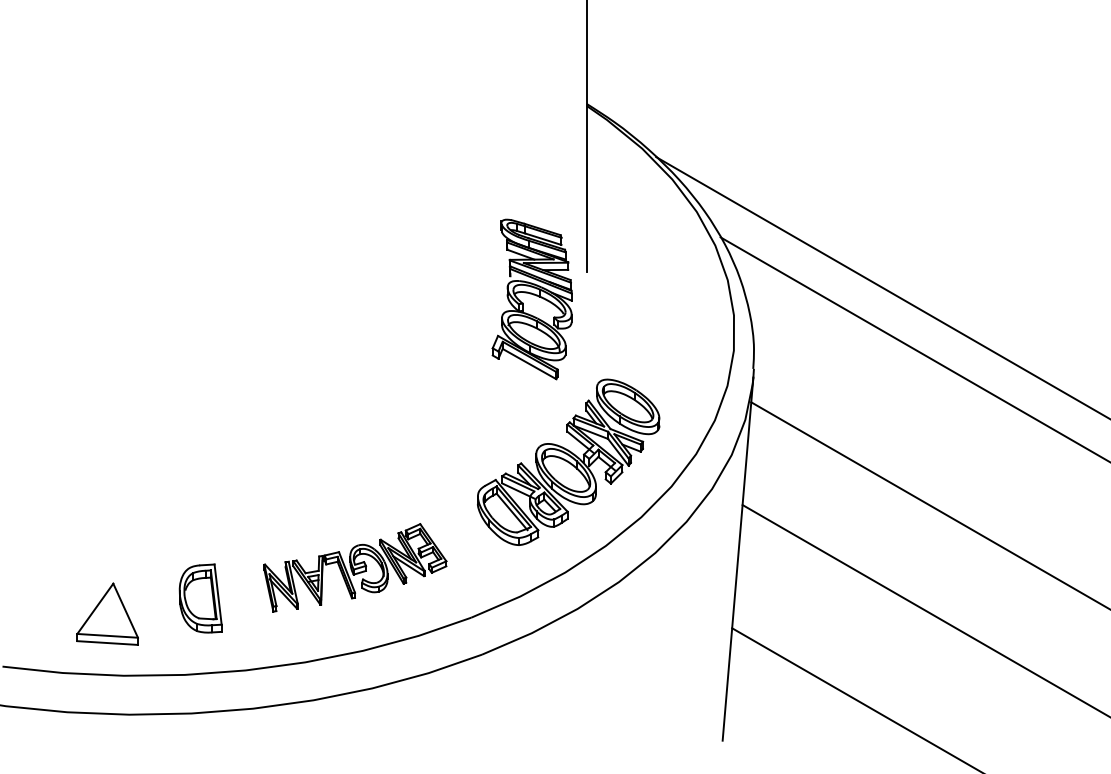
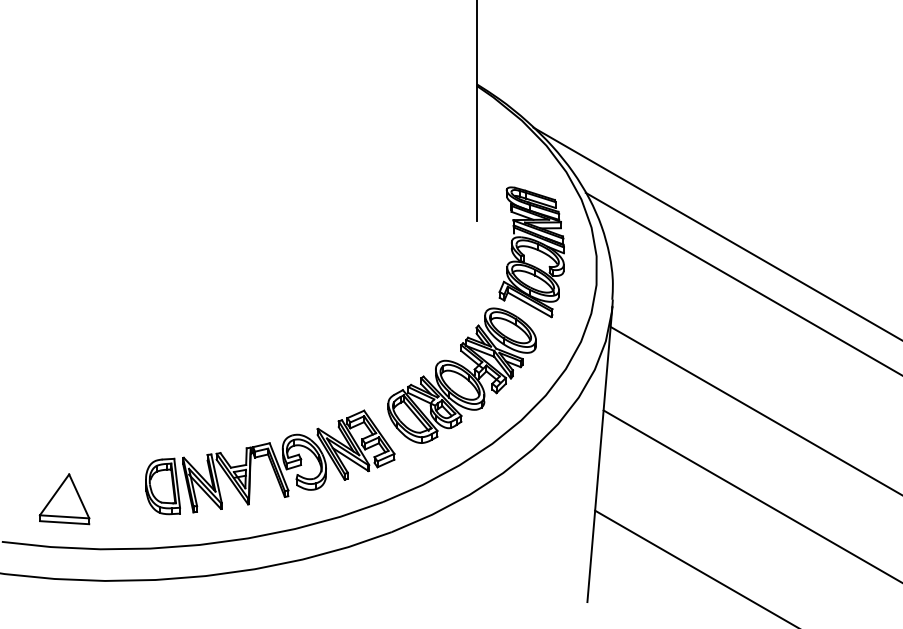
part: (531, 299) -> (531, 252), moved
part: (355, 567) -> (288, 461), size x1.43
part: (107, 613) -> (64, 498), moved

